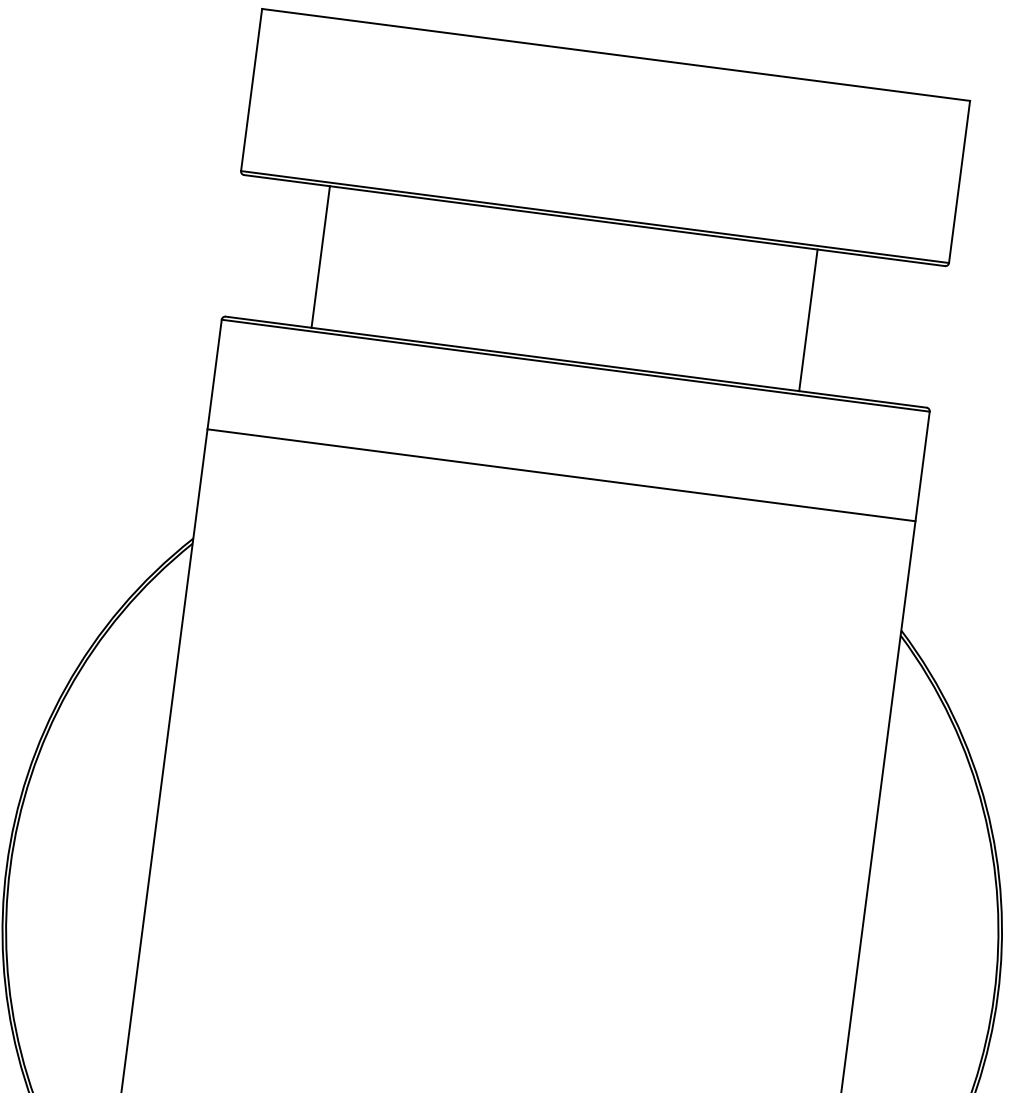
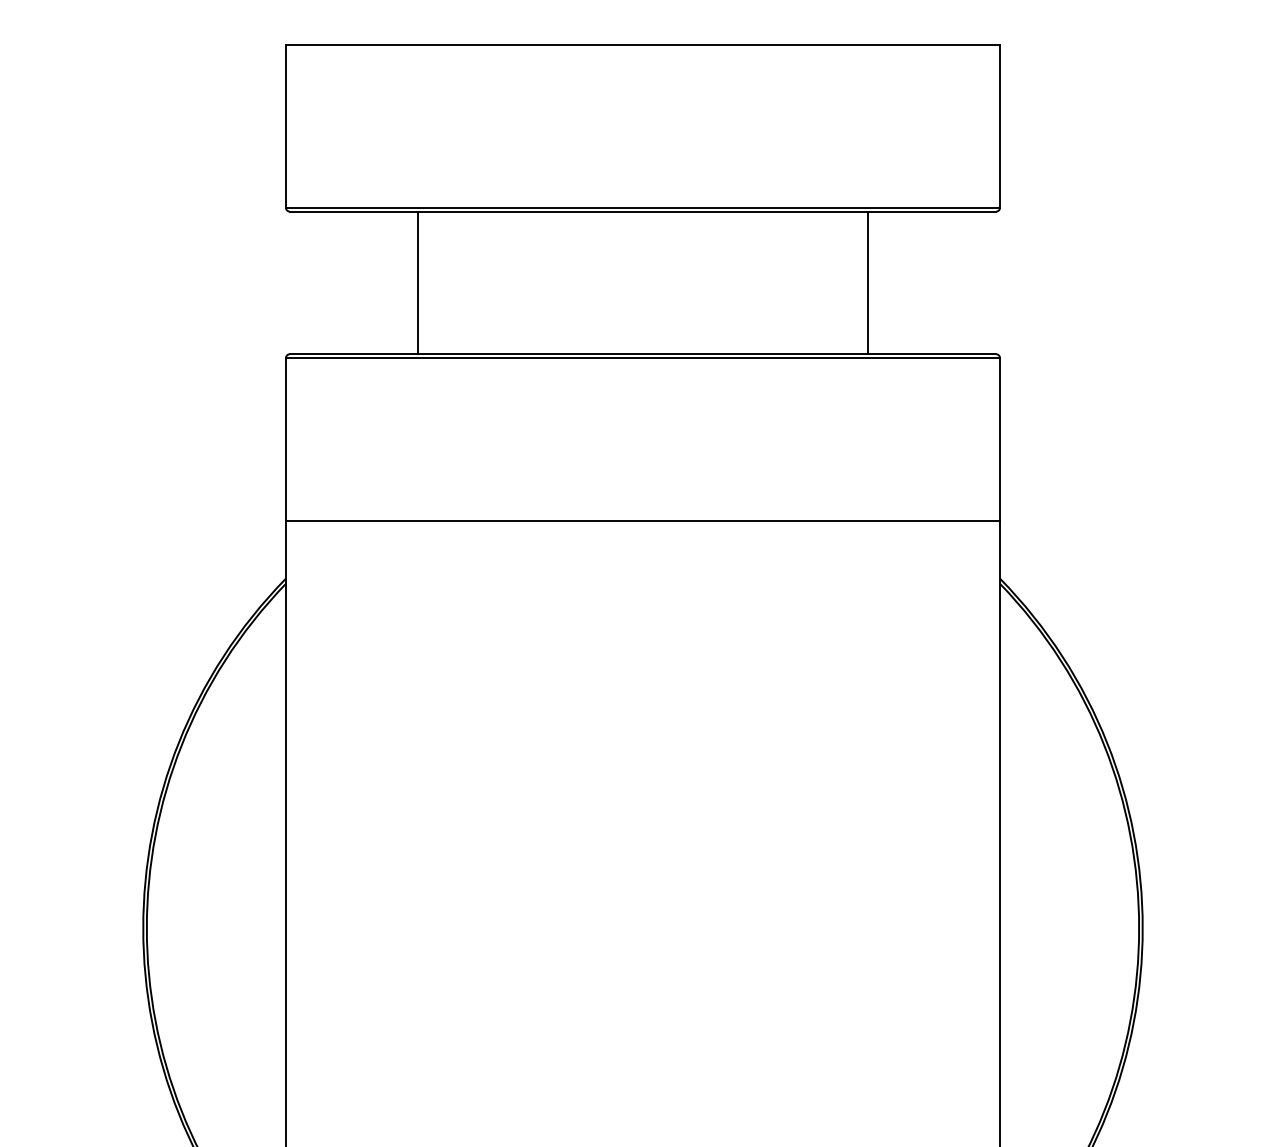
line: (321, 256) -> (418, 282), moved
line: (561, 475) -> (642, 521), moved

